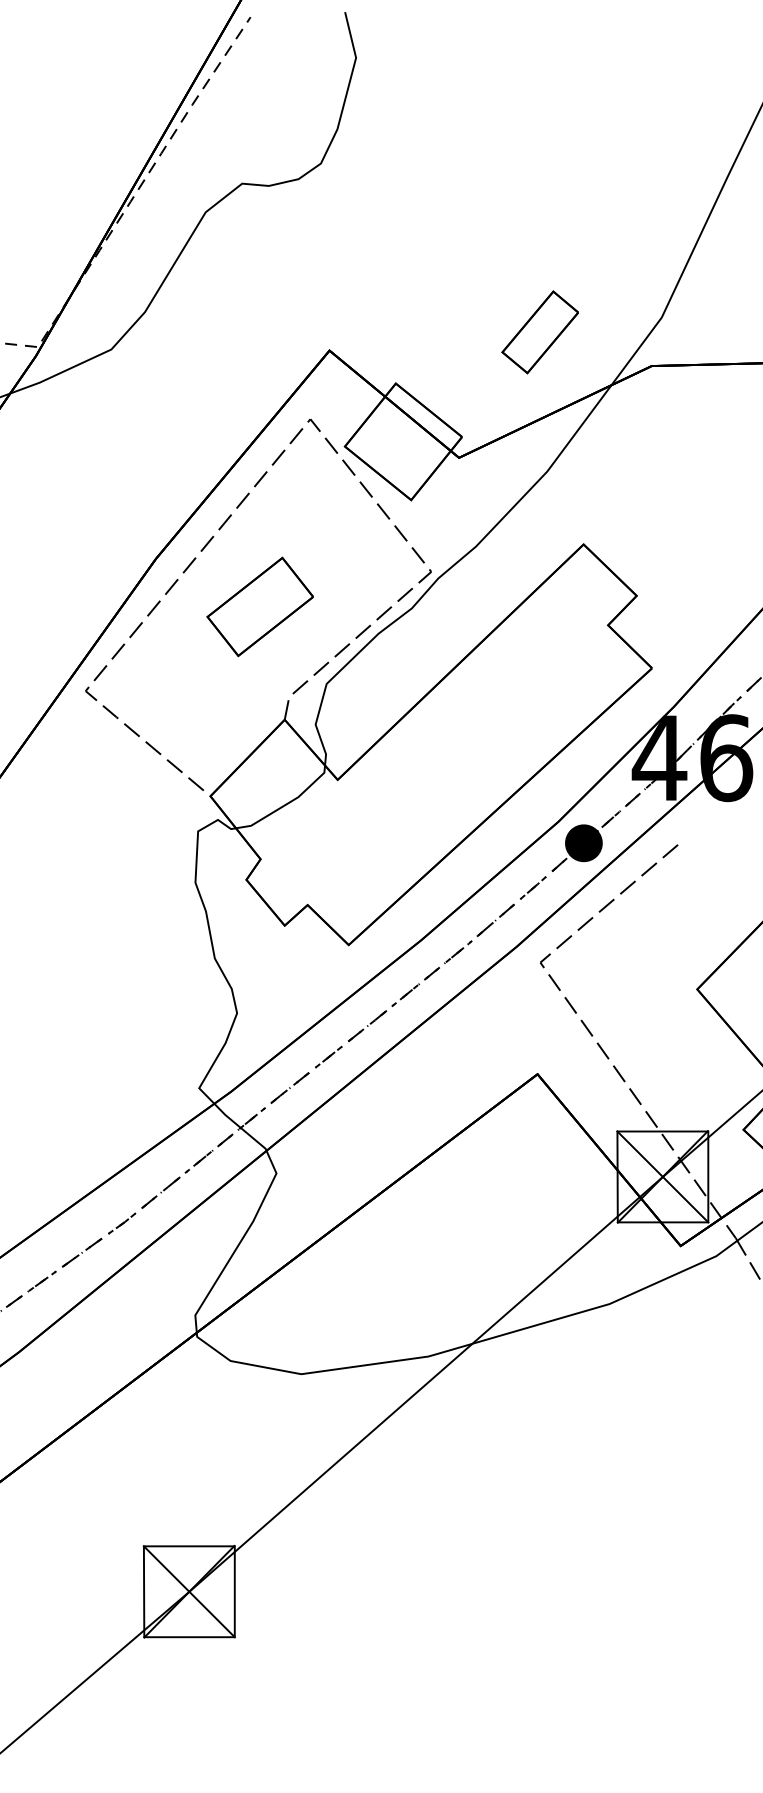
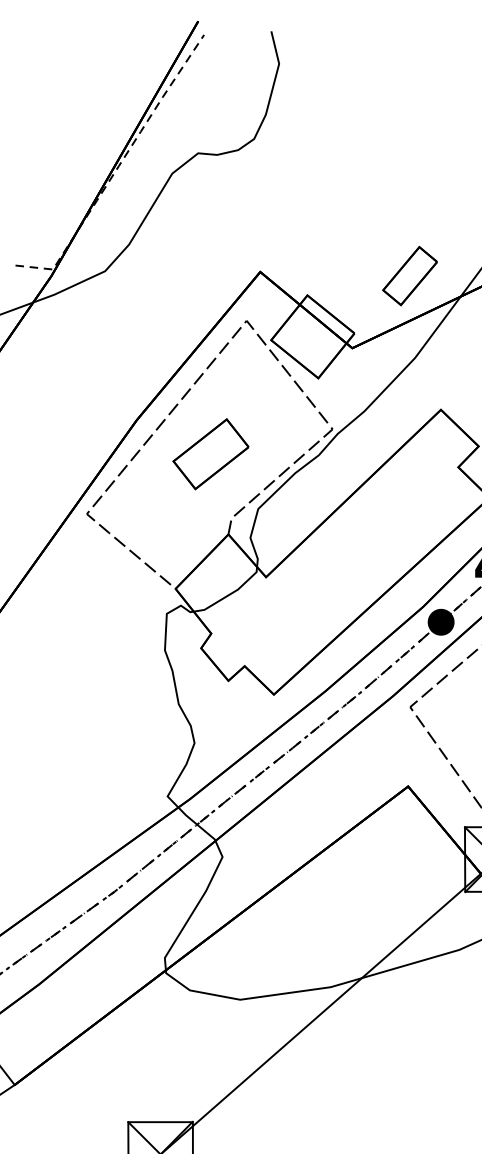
part: (539, 332) -> (409, 276), moved

